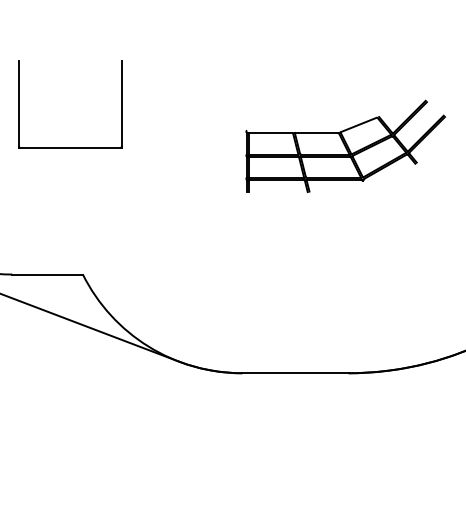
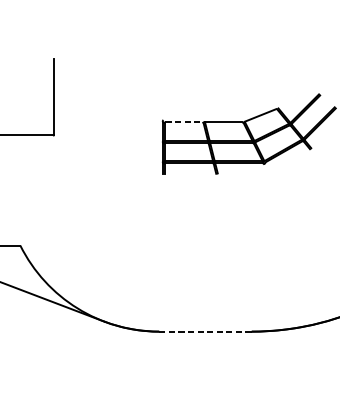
line: (271, 132) -> (184, 121), solid -> dashed
line: (295, 373) -> (205, 331), solid -> dashed

